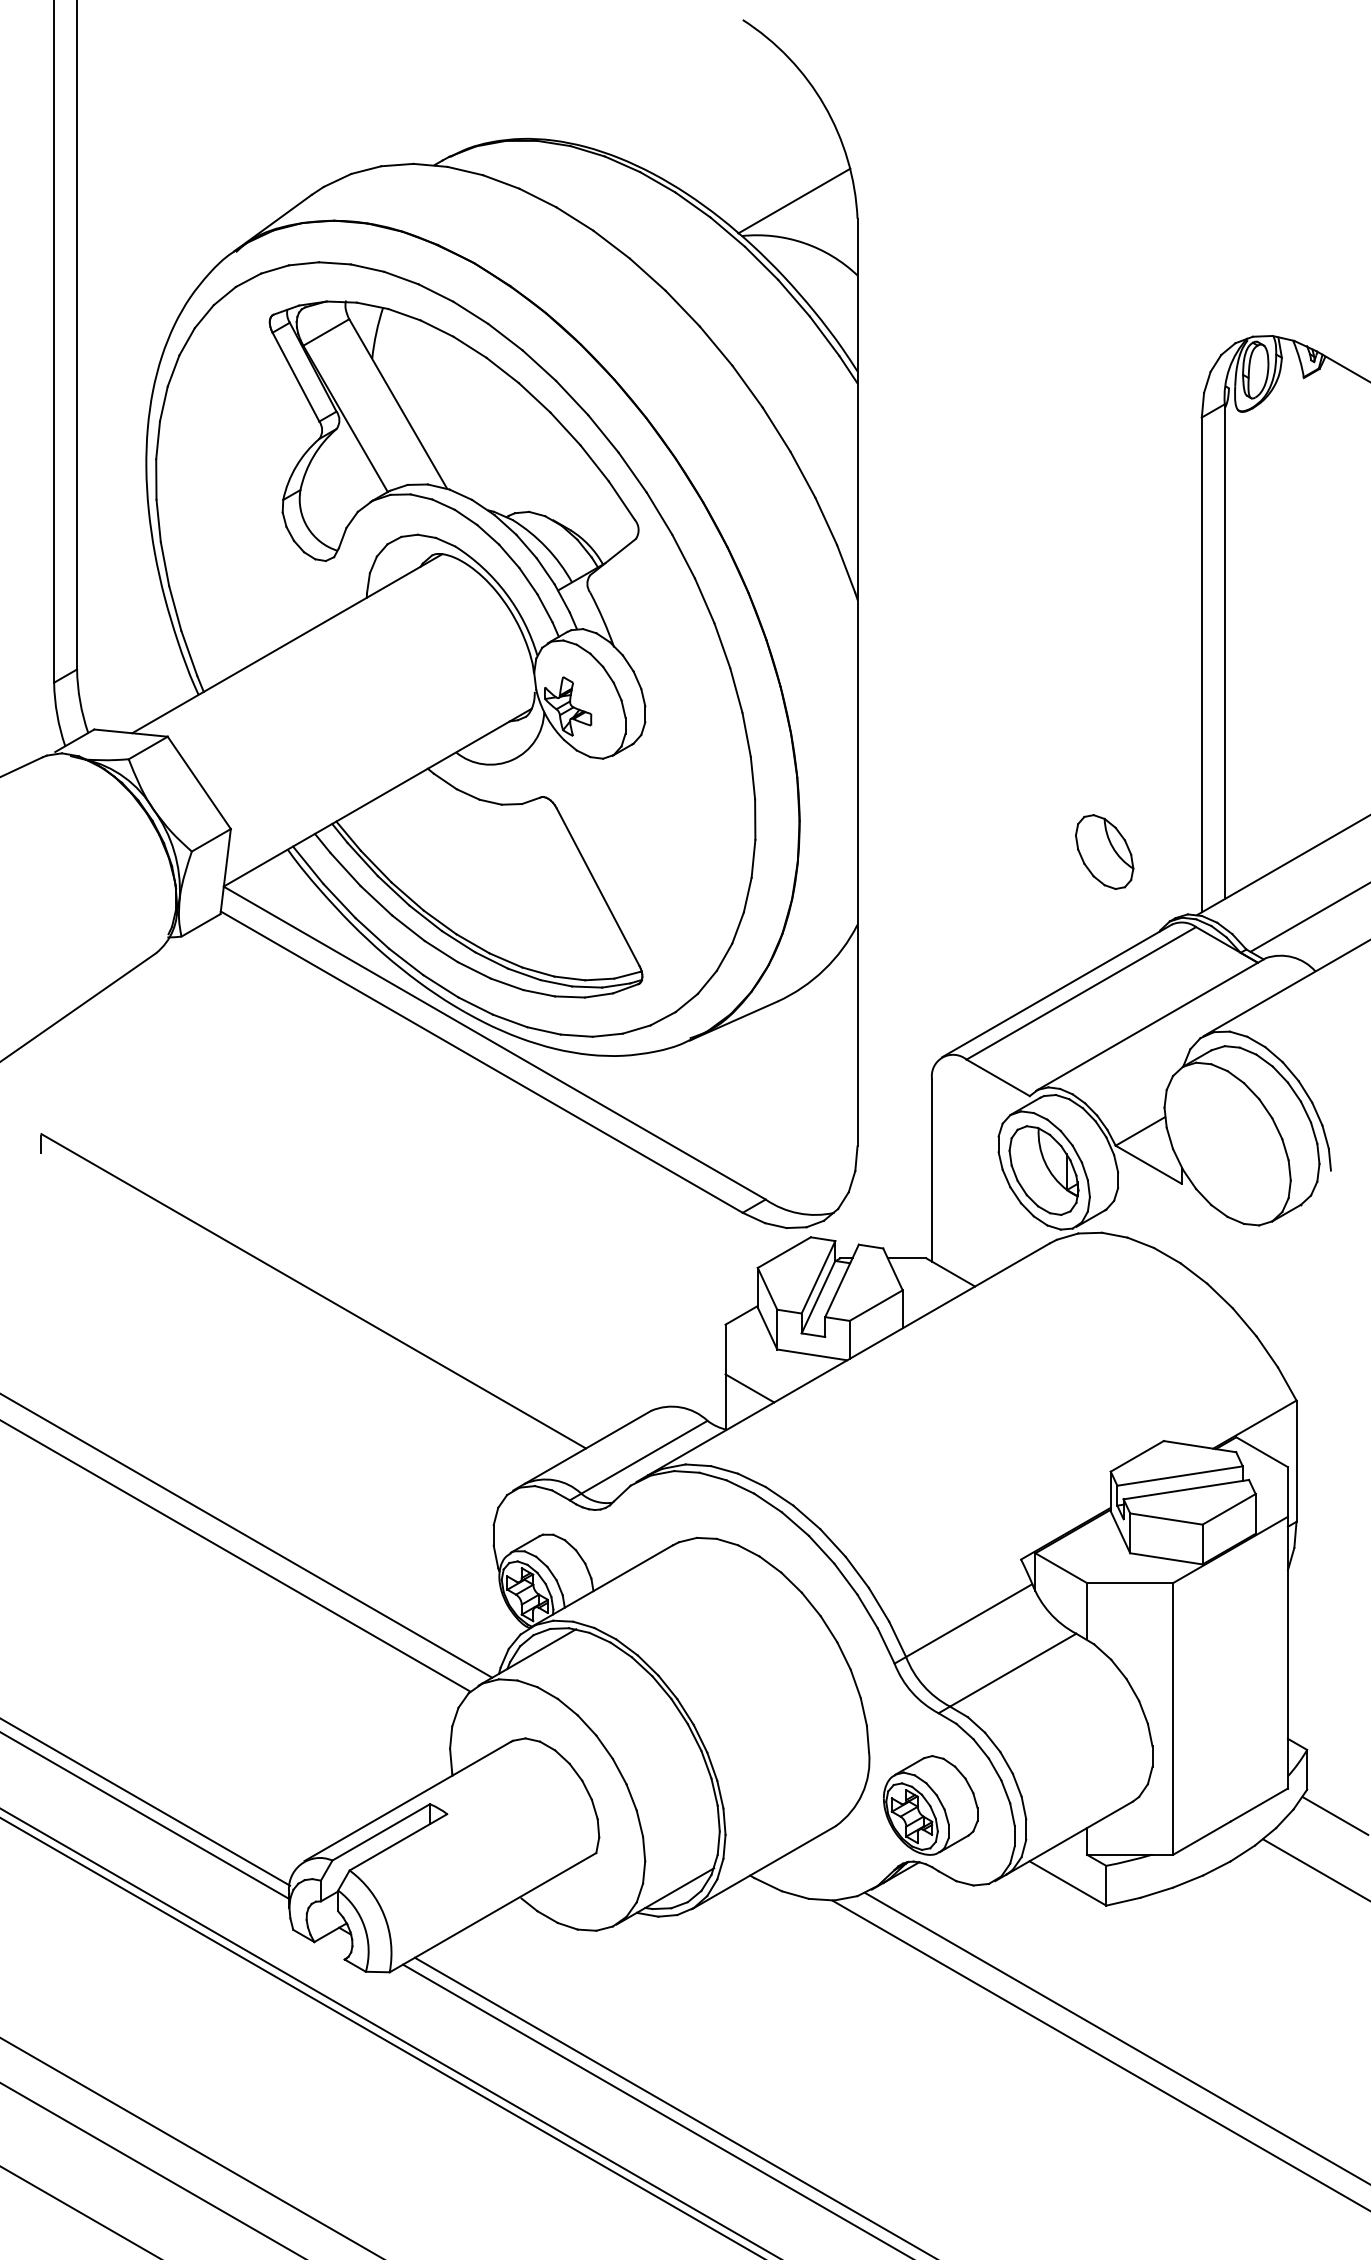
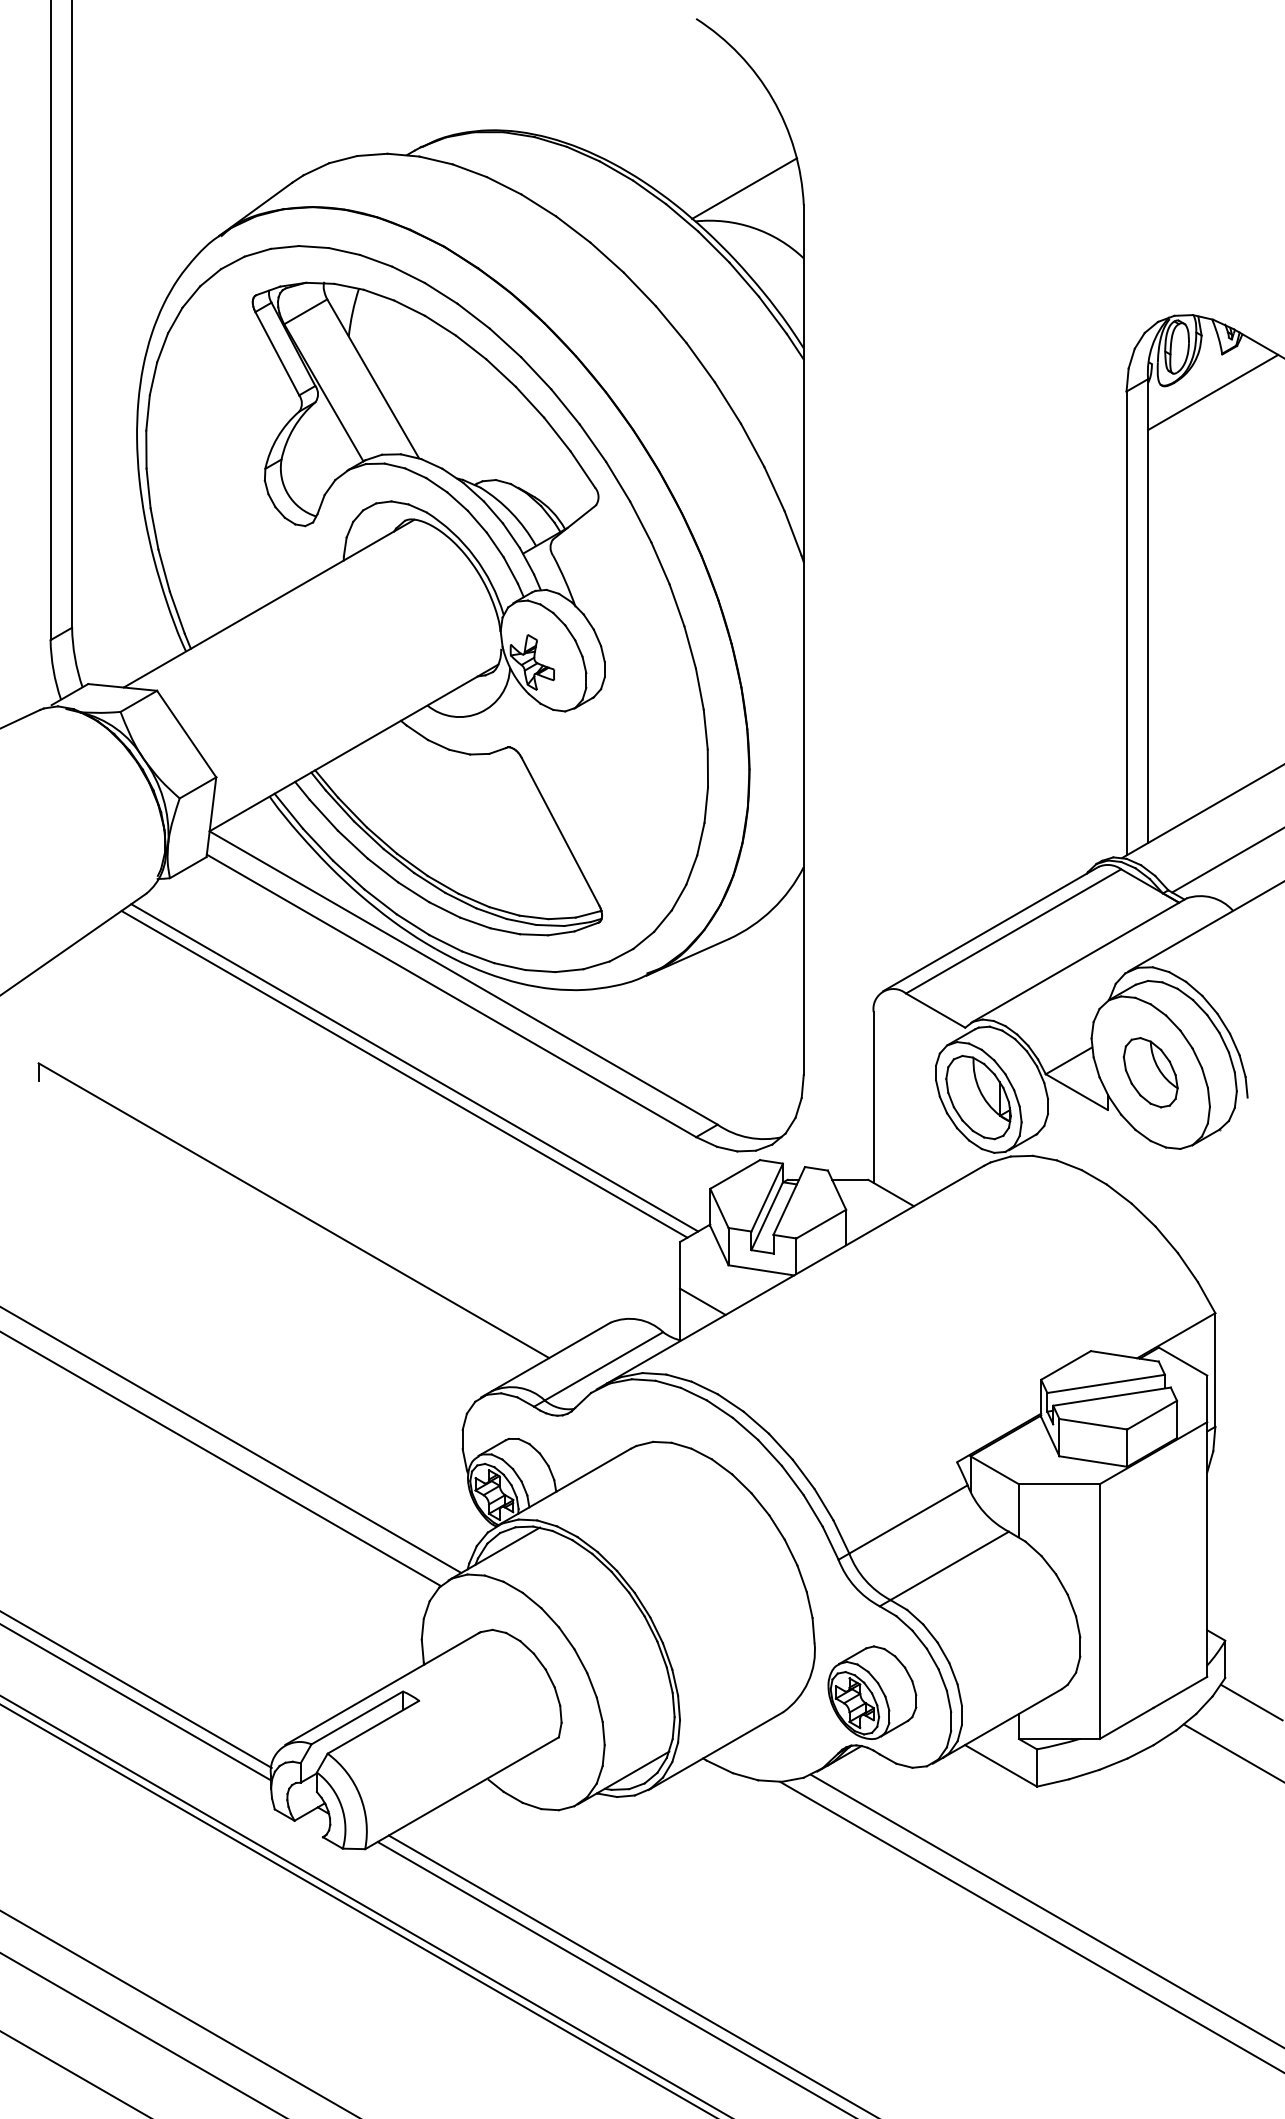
line: (1293, 418) -> (1212, 392), added
part: (1104, 851) -> (1150, 1072), moved
line: (442, 1138) -> (414, 1067), added
line: (431, 1145) -> (404, 1074), added

